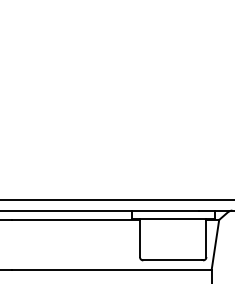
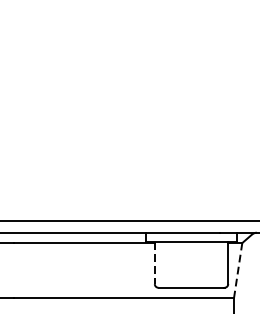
line: (139, 238) -> (154, 263), solid -> dashed
line: (215, 244) -> (238, 270), solid -> dashed

